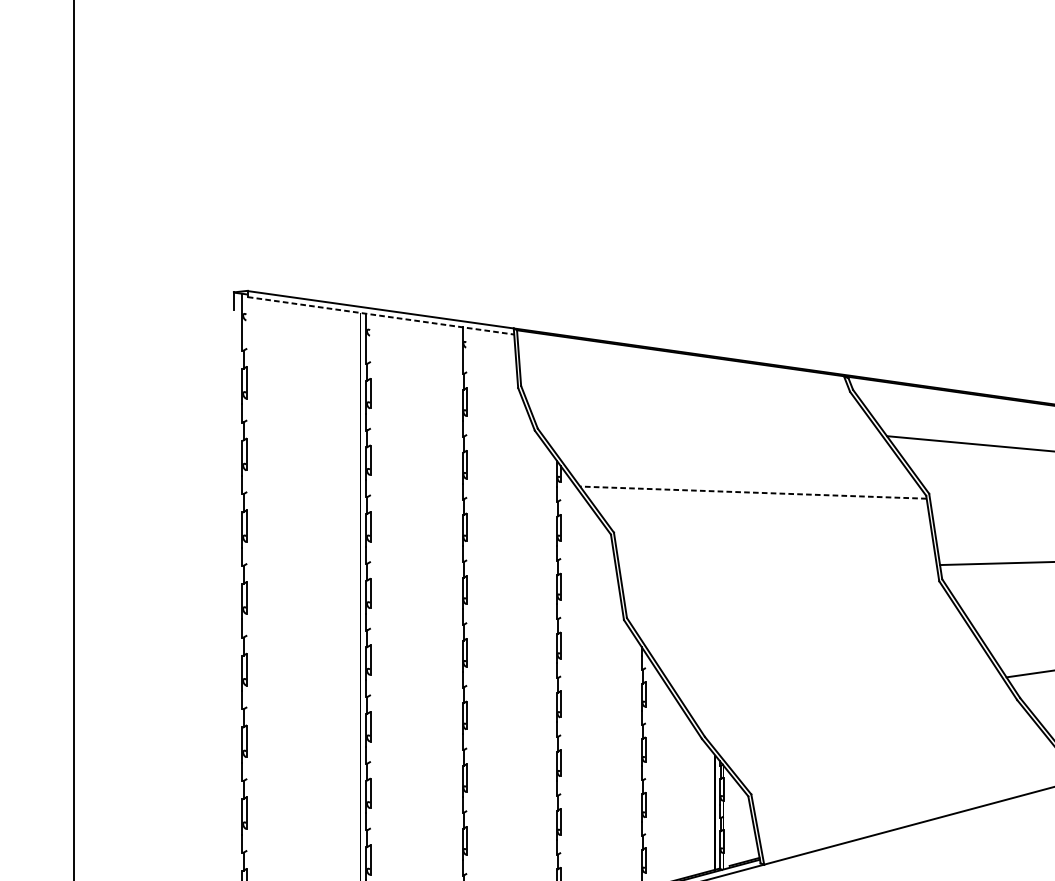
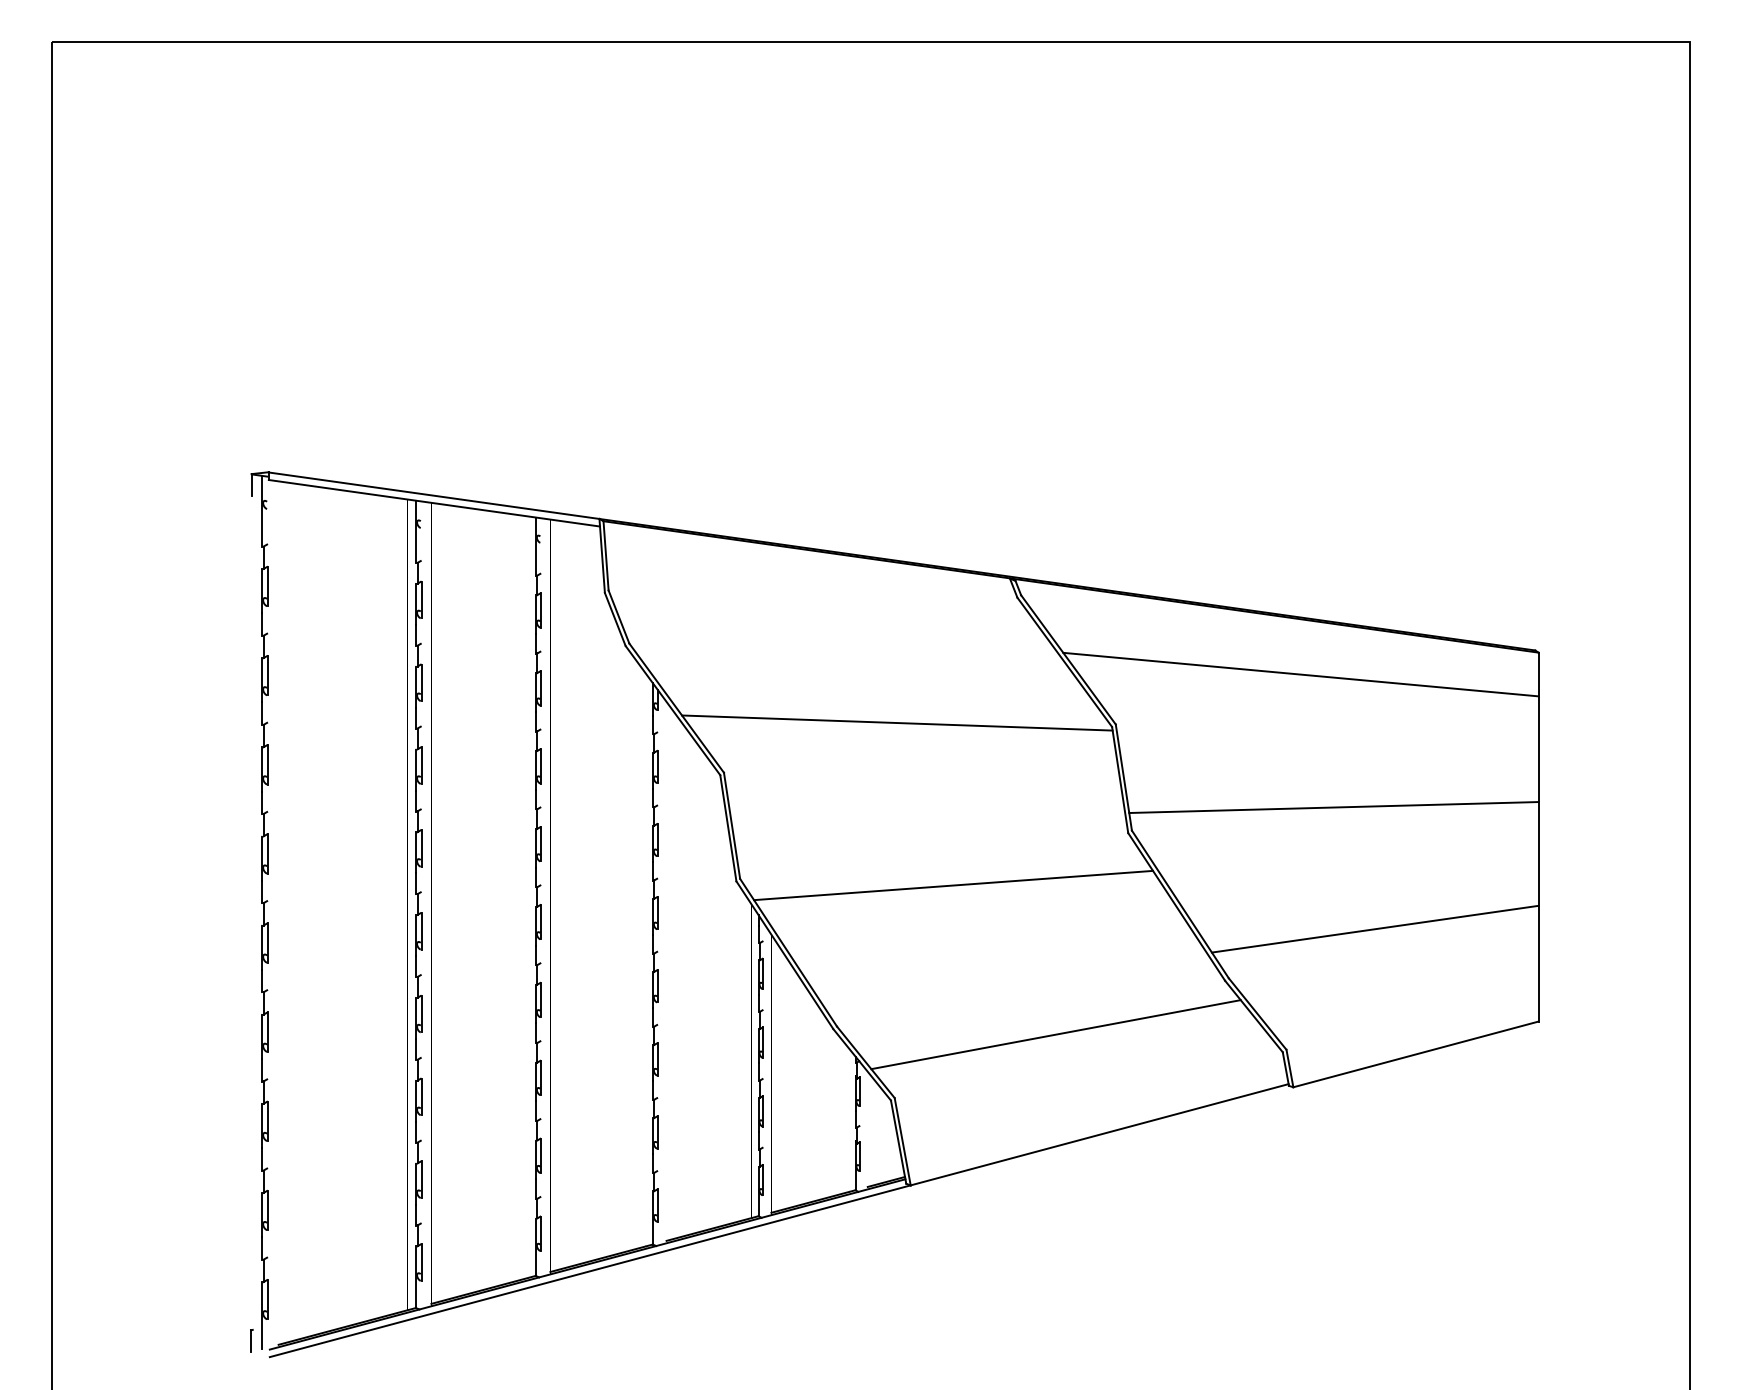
line: (381, 316) -> (434, 503), dashed -> solid
line: (752, 493) -> (896, 723), dashed -> solid
line: (798, 623) -> (953, 885), added
line: (880, 743) -> (1055, 1034), added

